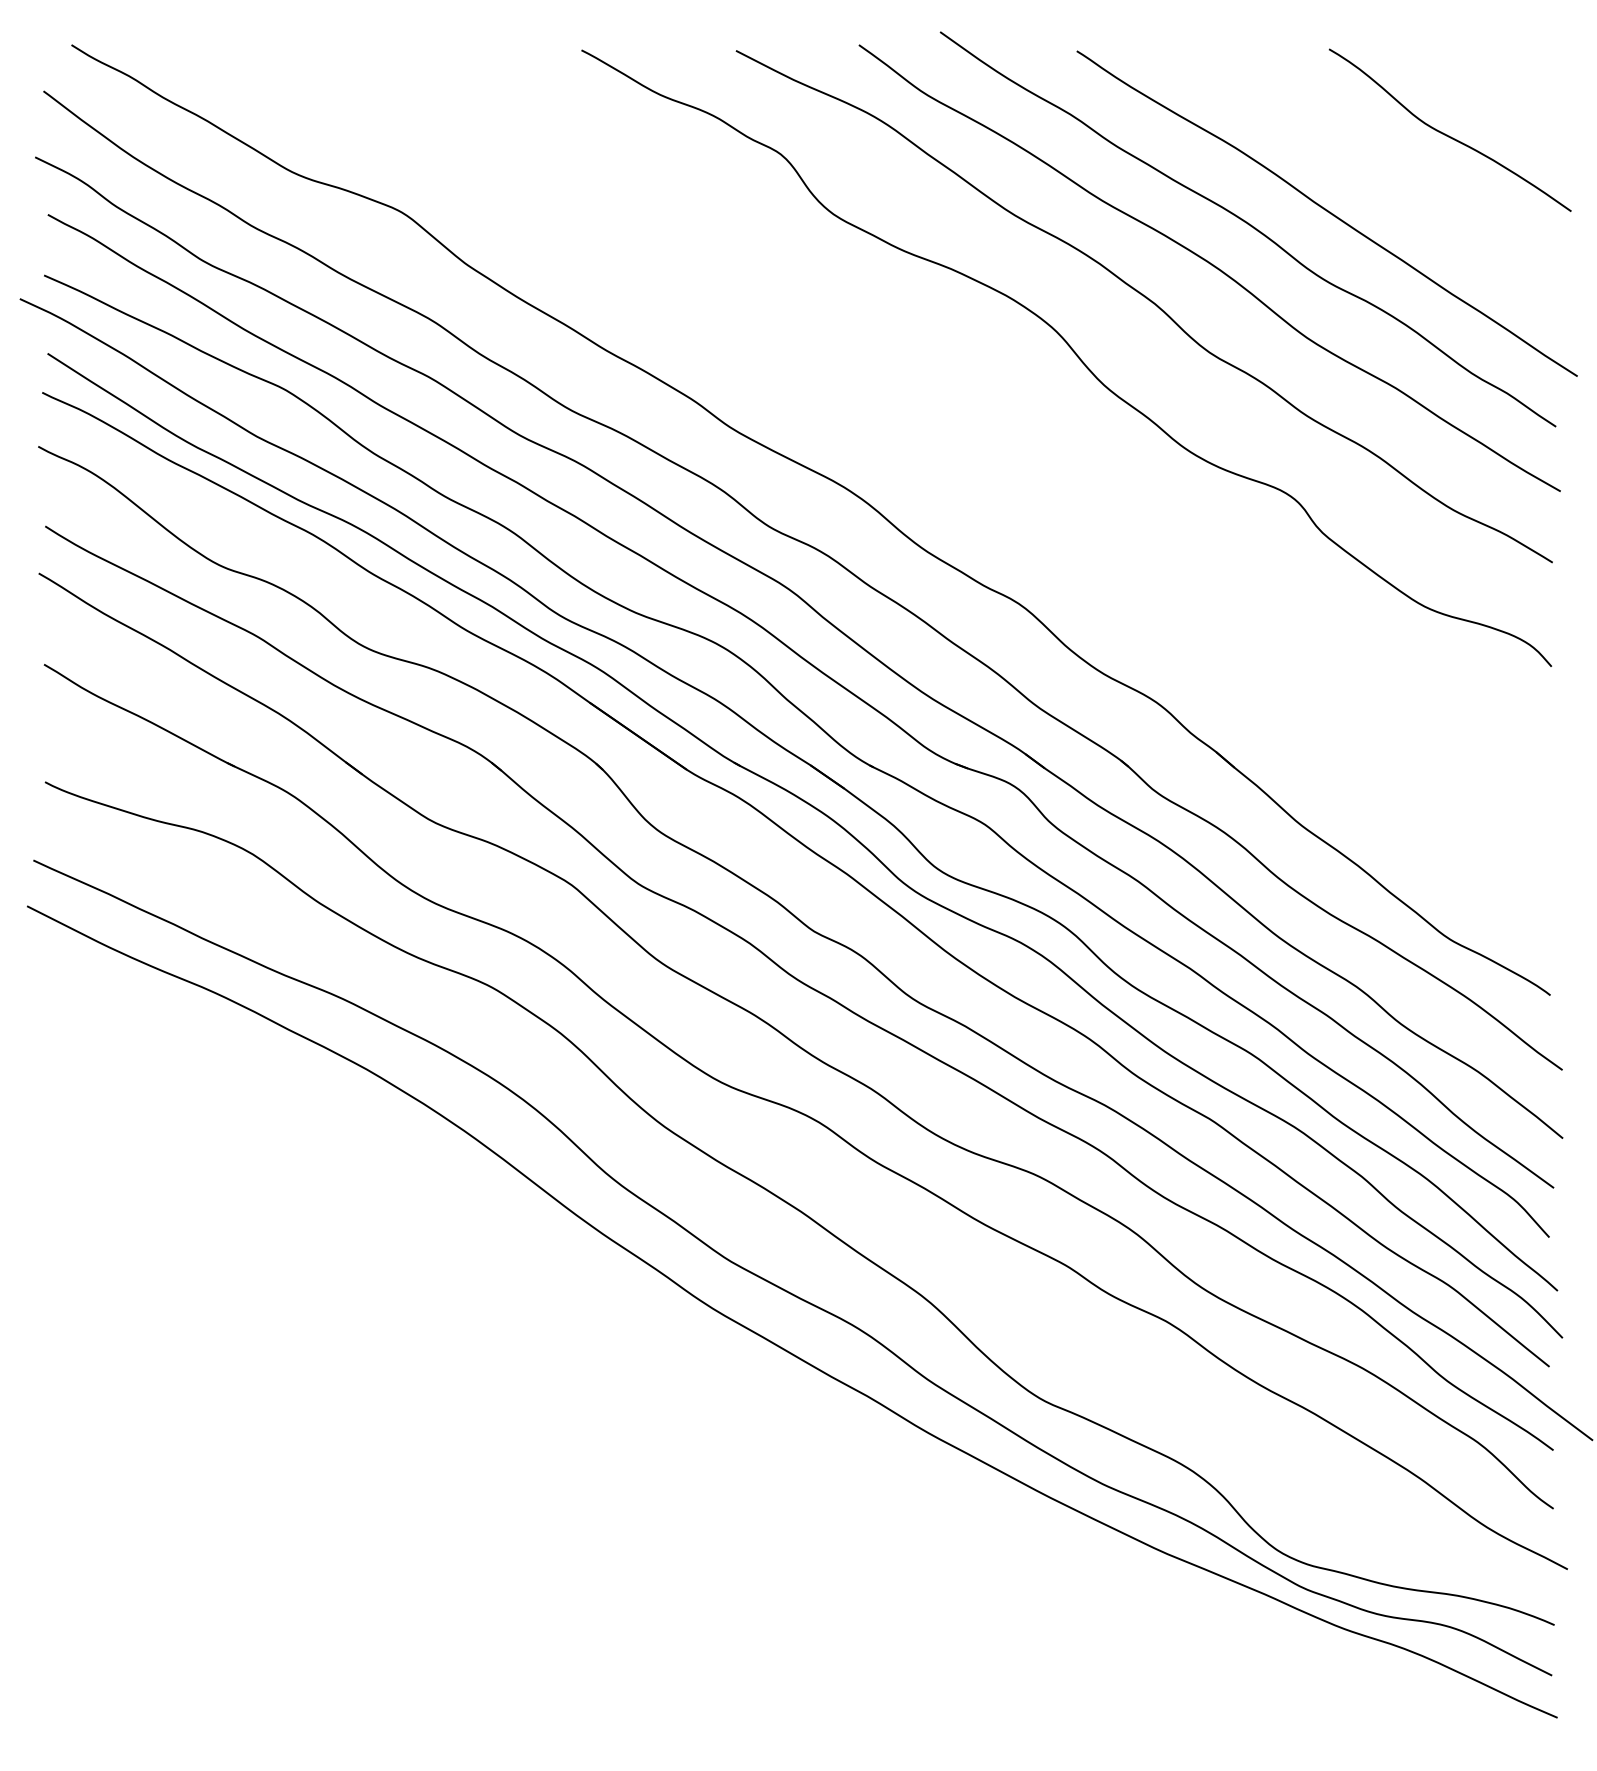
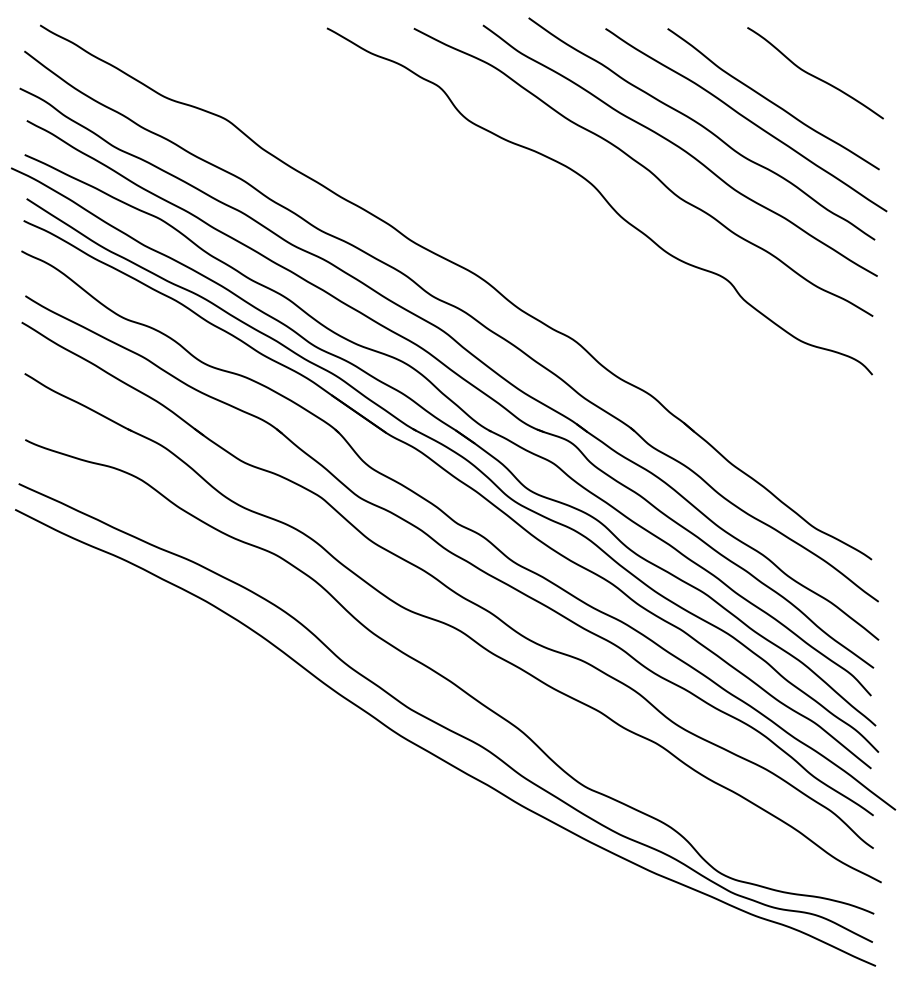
curve: (1373, 180) -> (772, 101), added

